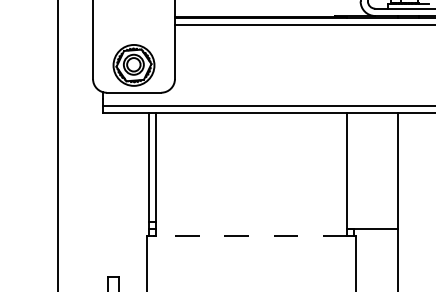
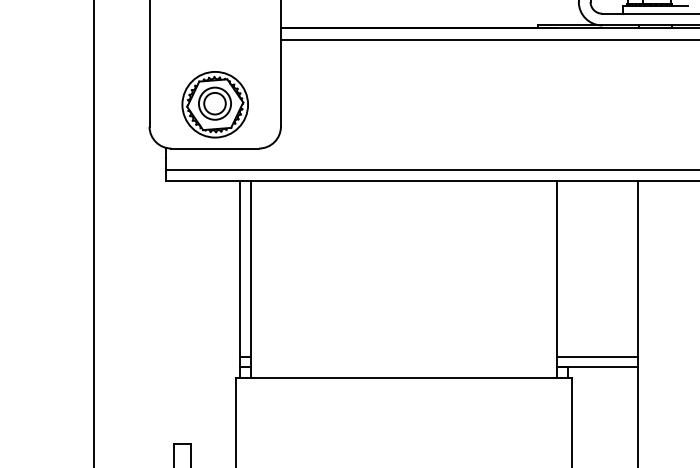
line: (372, 222) -> (597, 356), added
line: (251, 235) -> (403, 377), dashed -> solid

